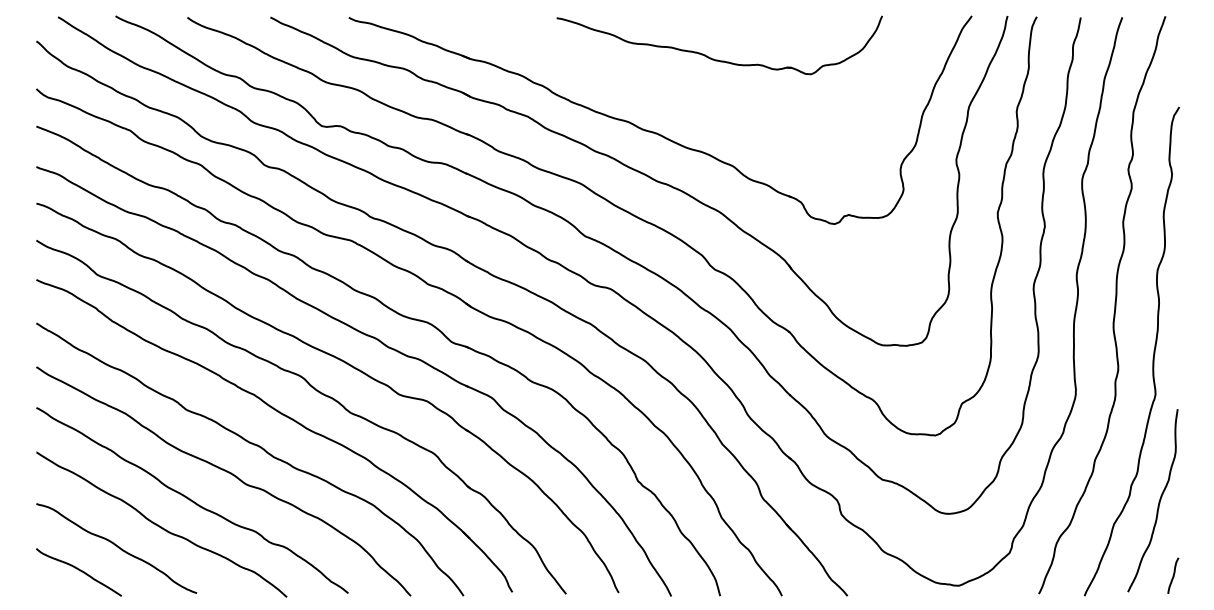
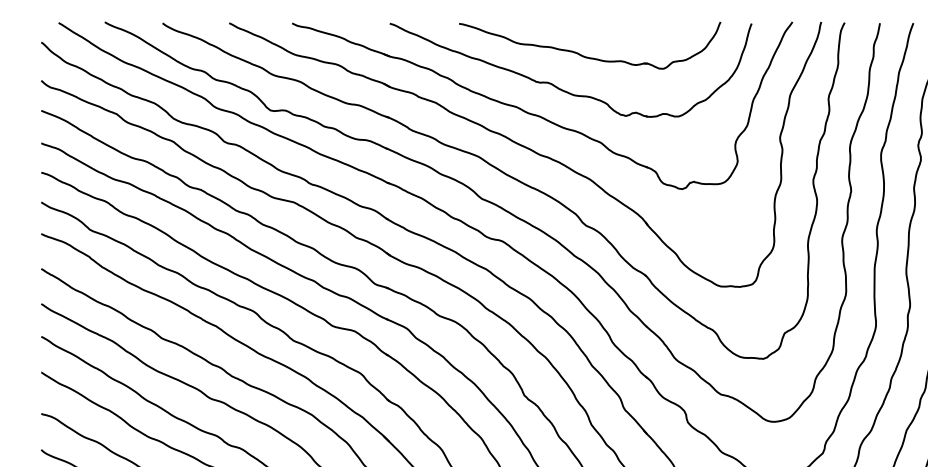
part: (684, 99) -> (561, 89), added

